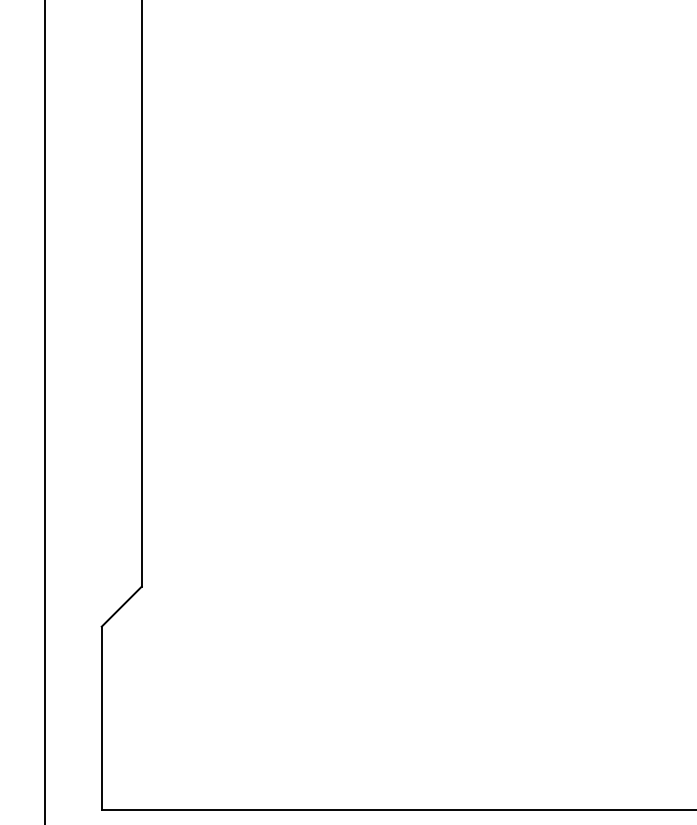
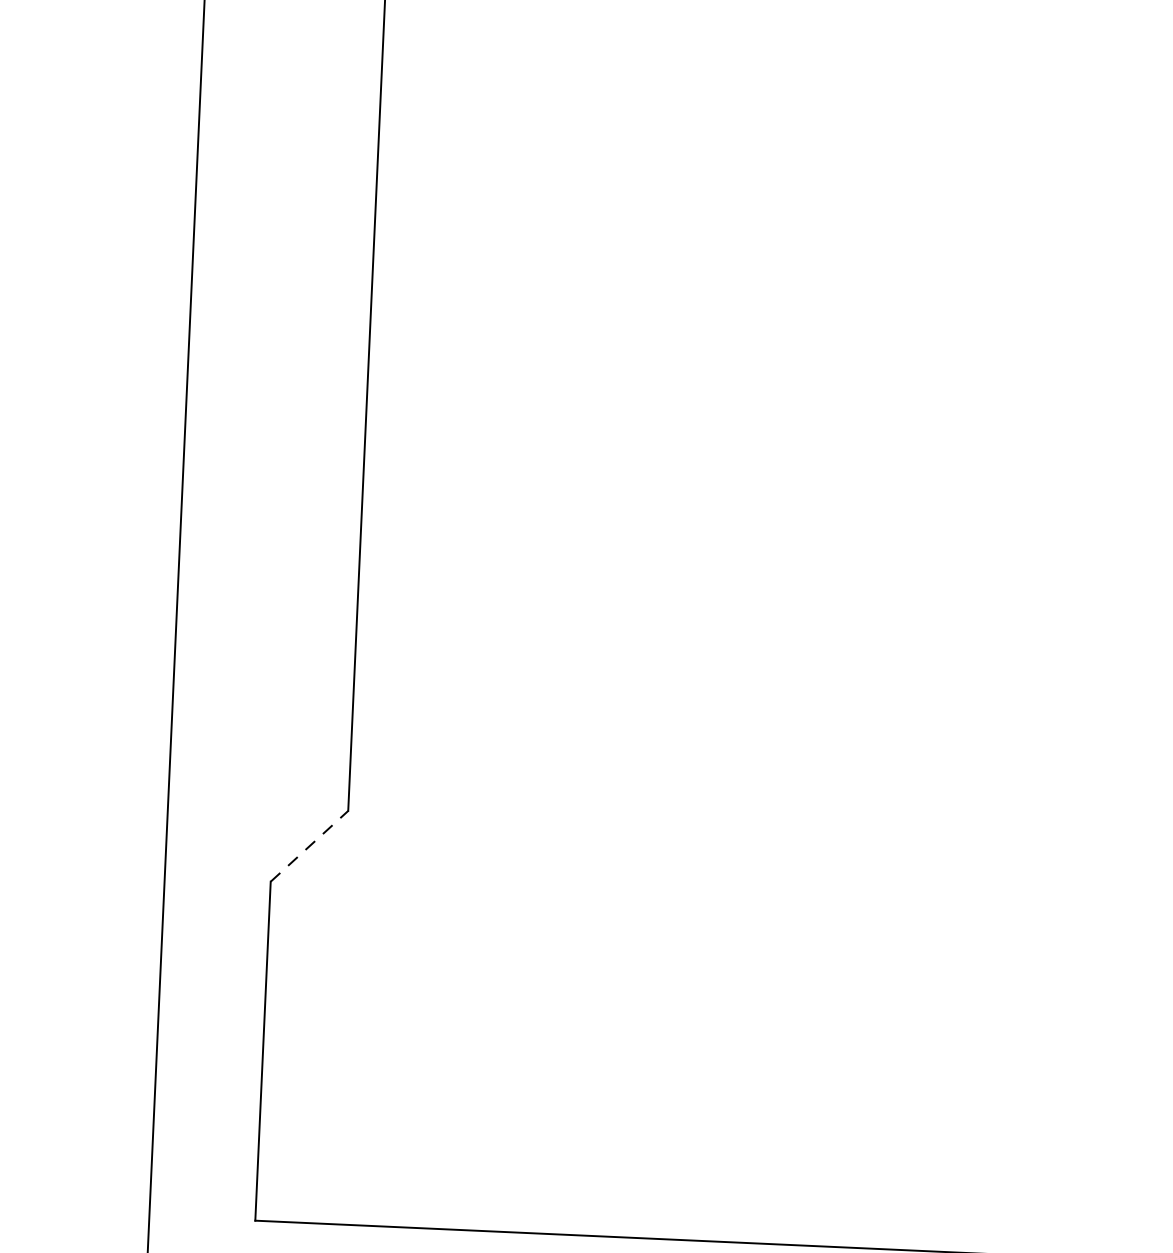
line: (122, 606) -> (310, 846), solid -> dashed

